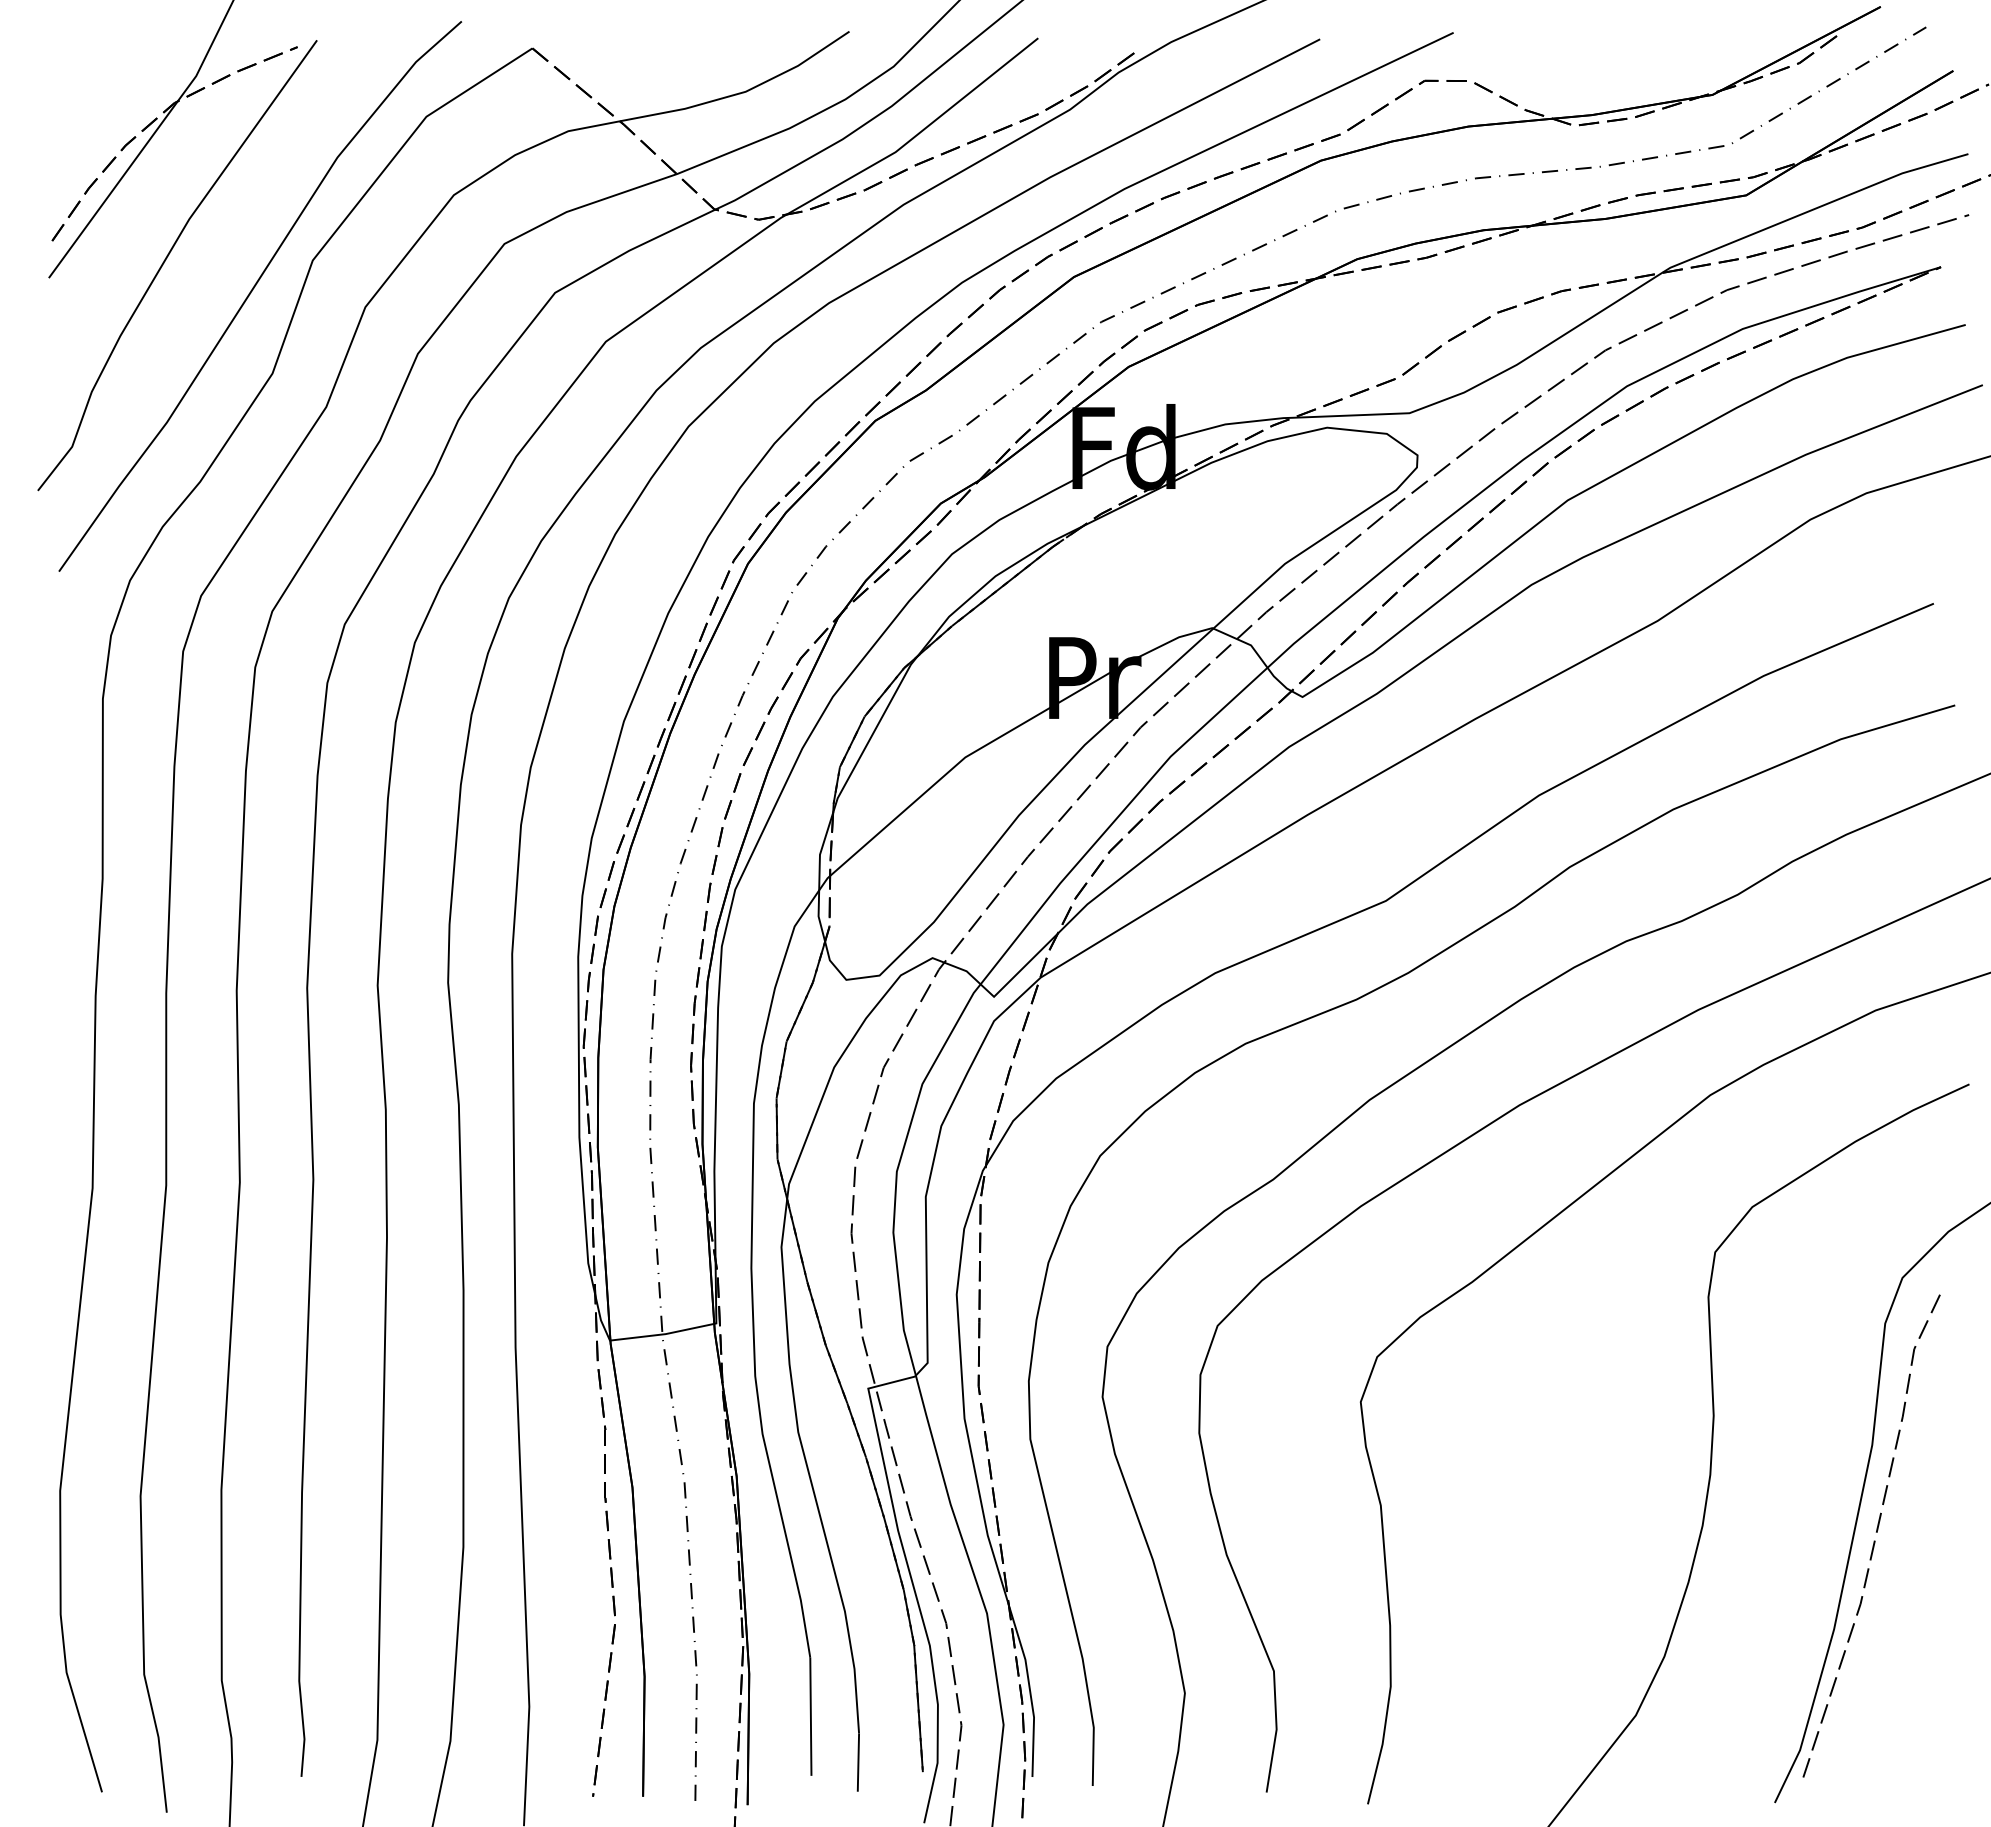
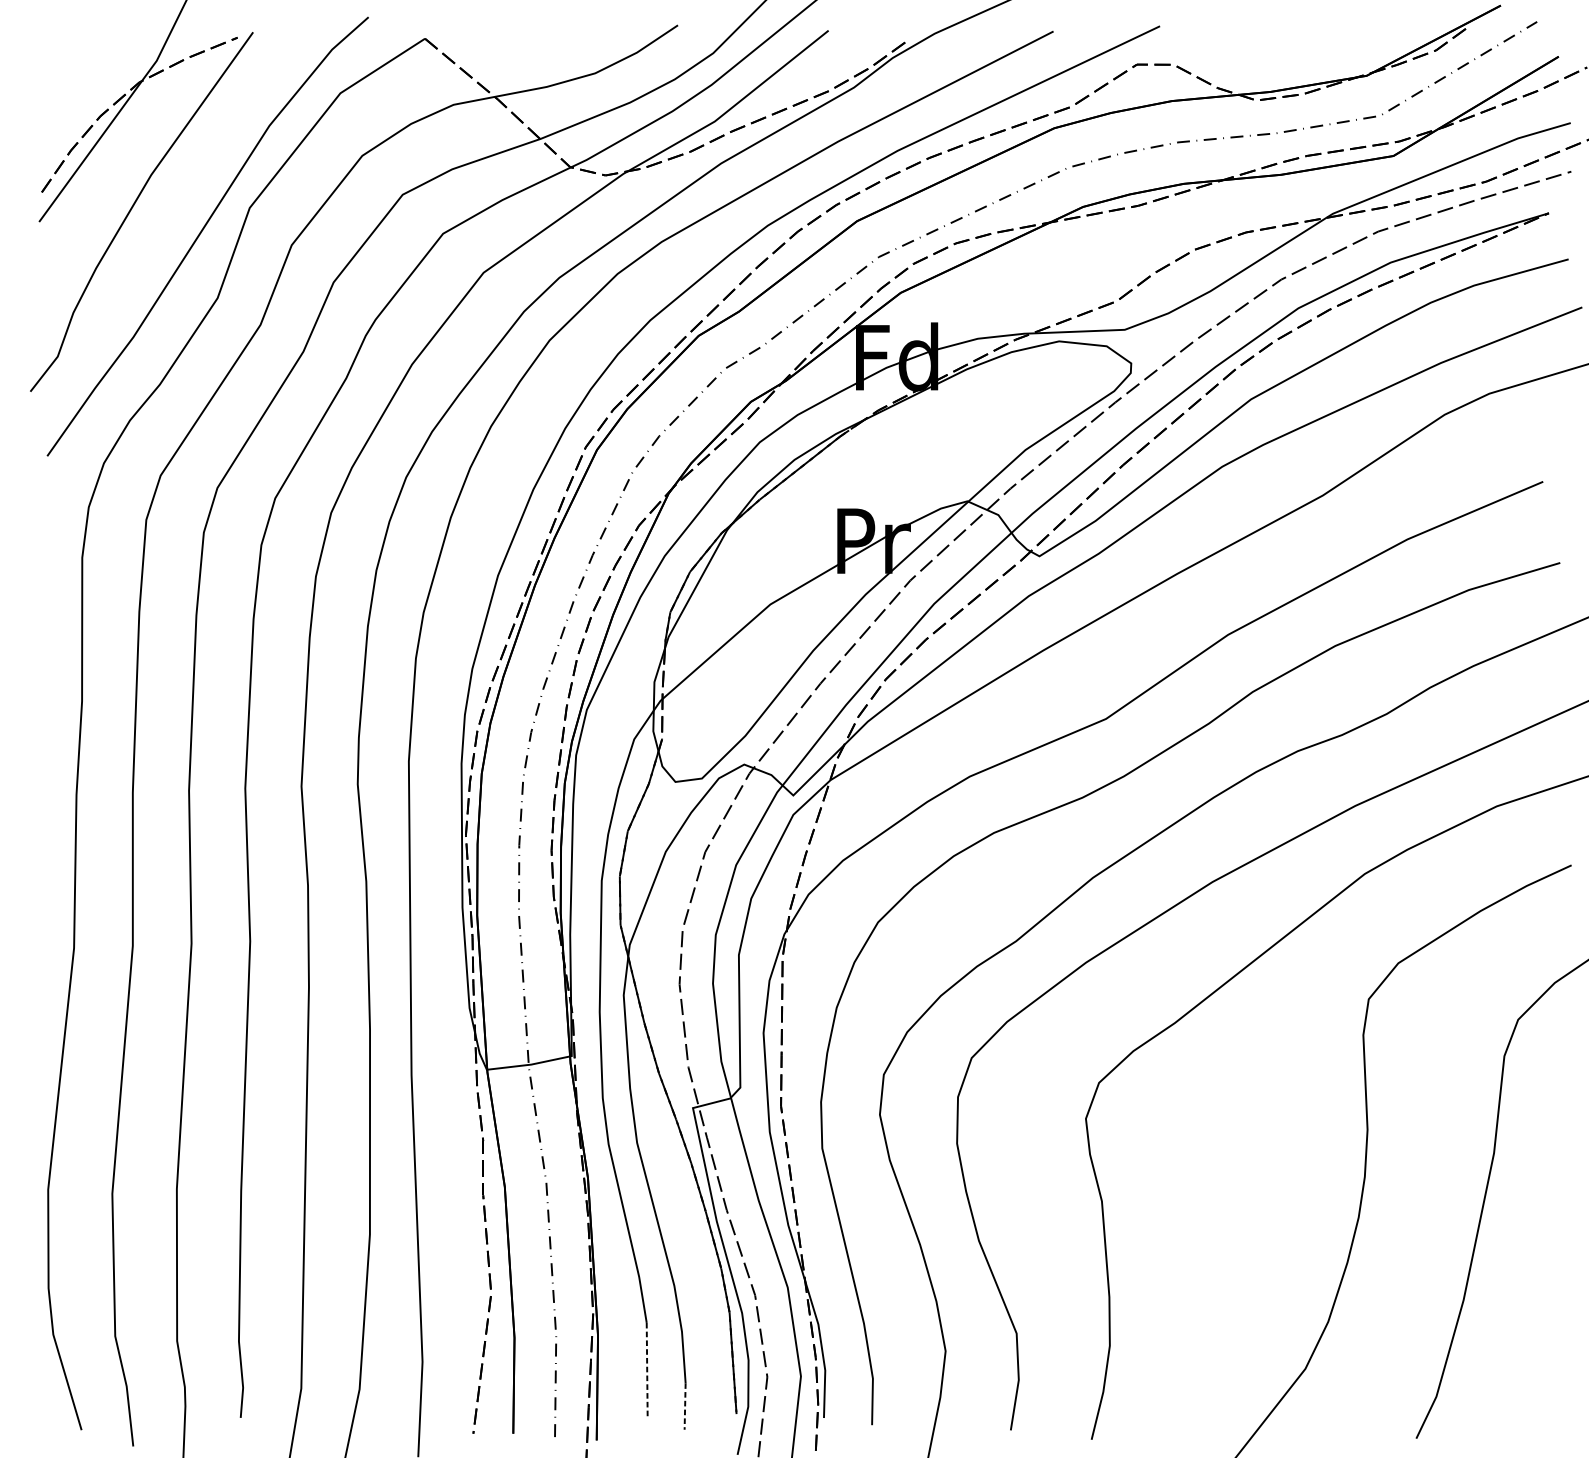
line: (1876, 1532) -> (1497, 1222), removed
line: (810, 1717) -> (646, 1370), solid -> dashed
line: (858, 1763) -> (685, 1407), solid -> dashed

